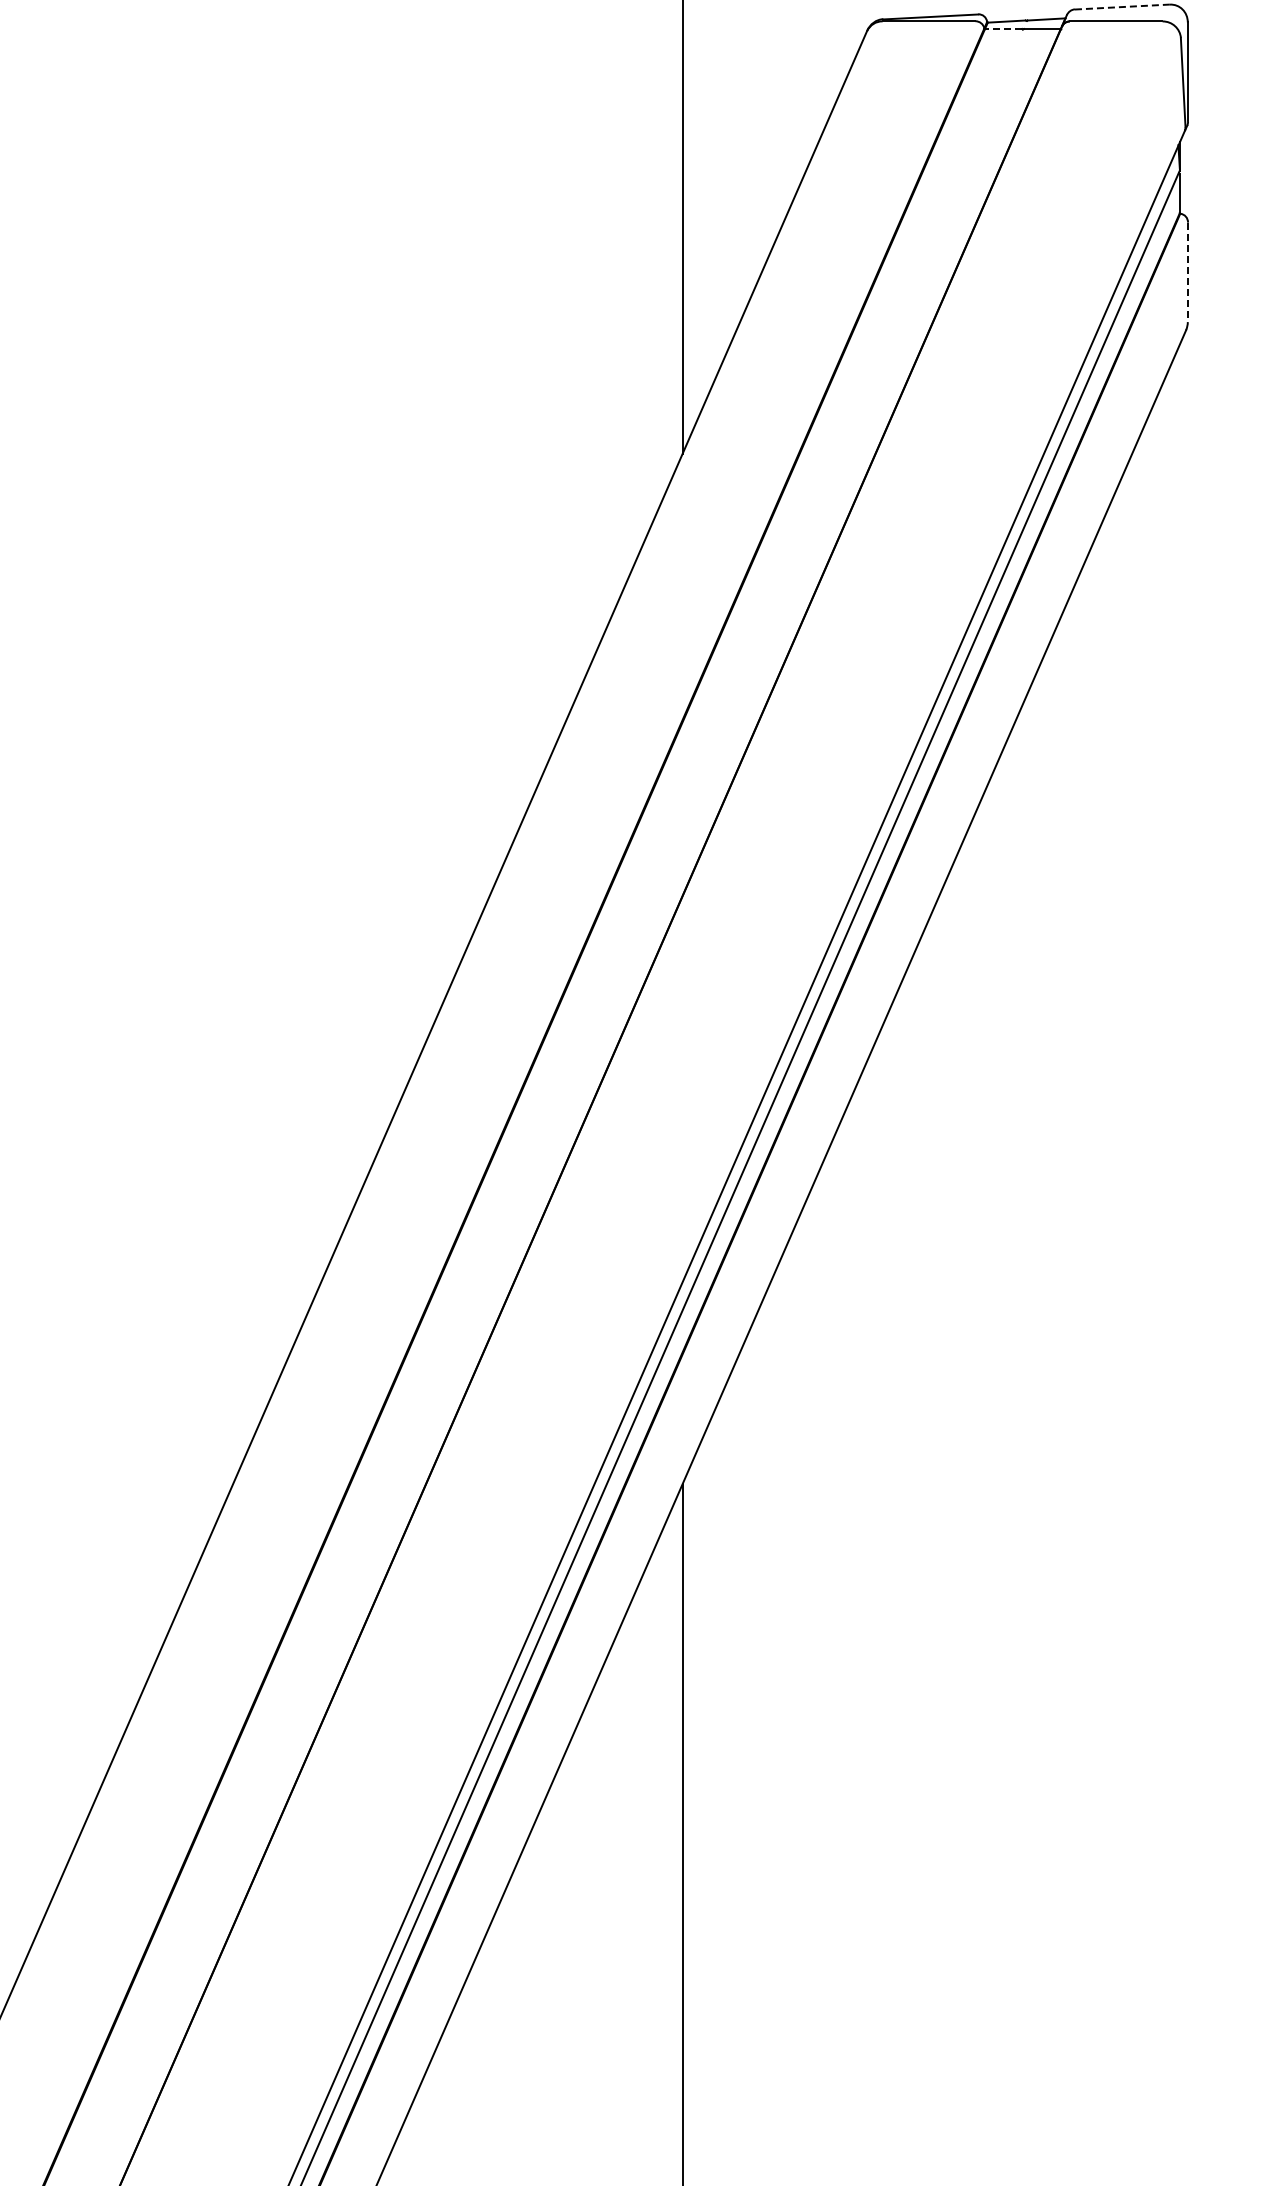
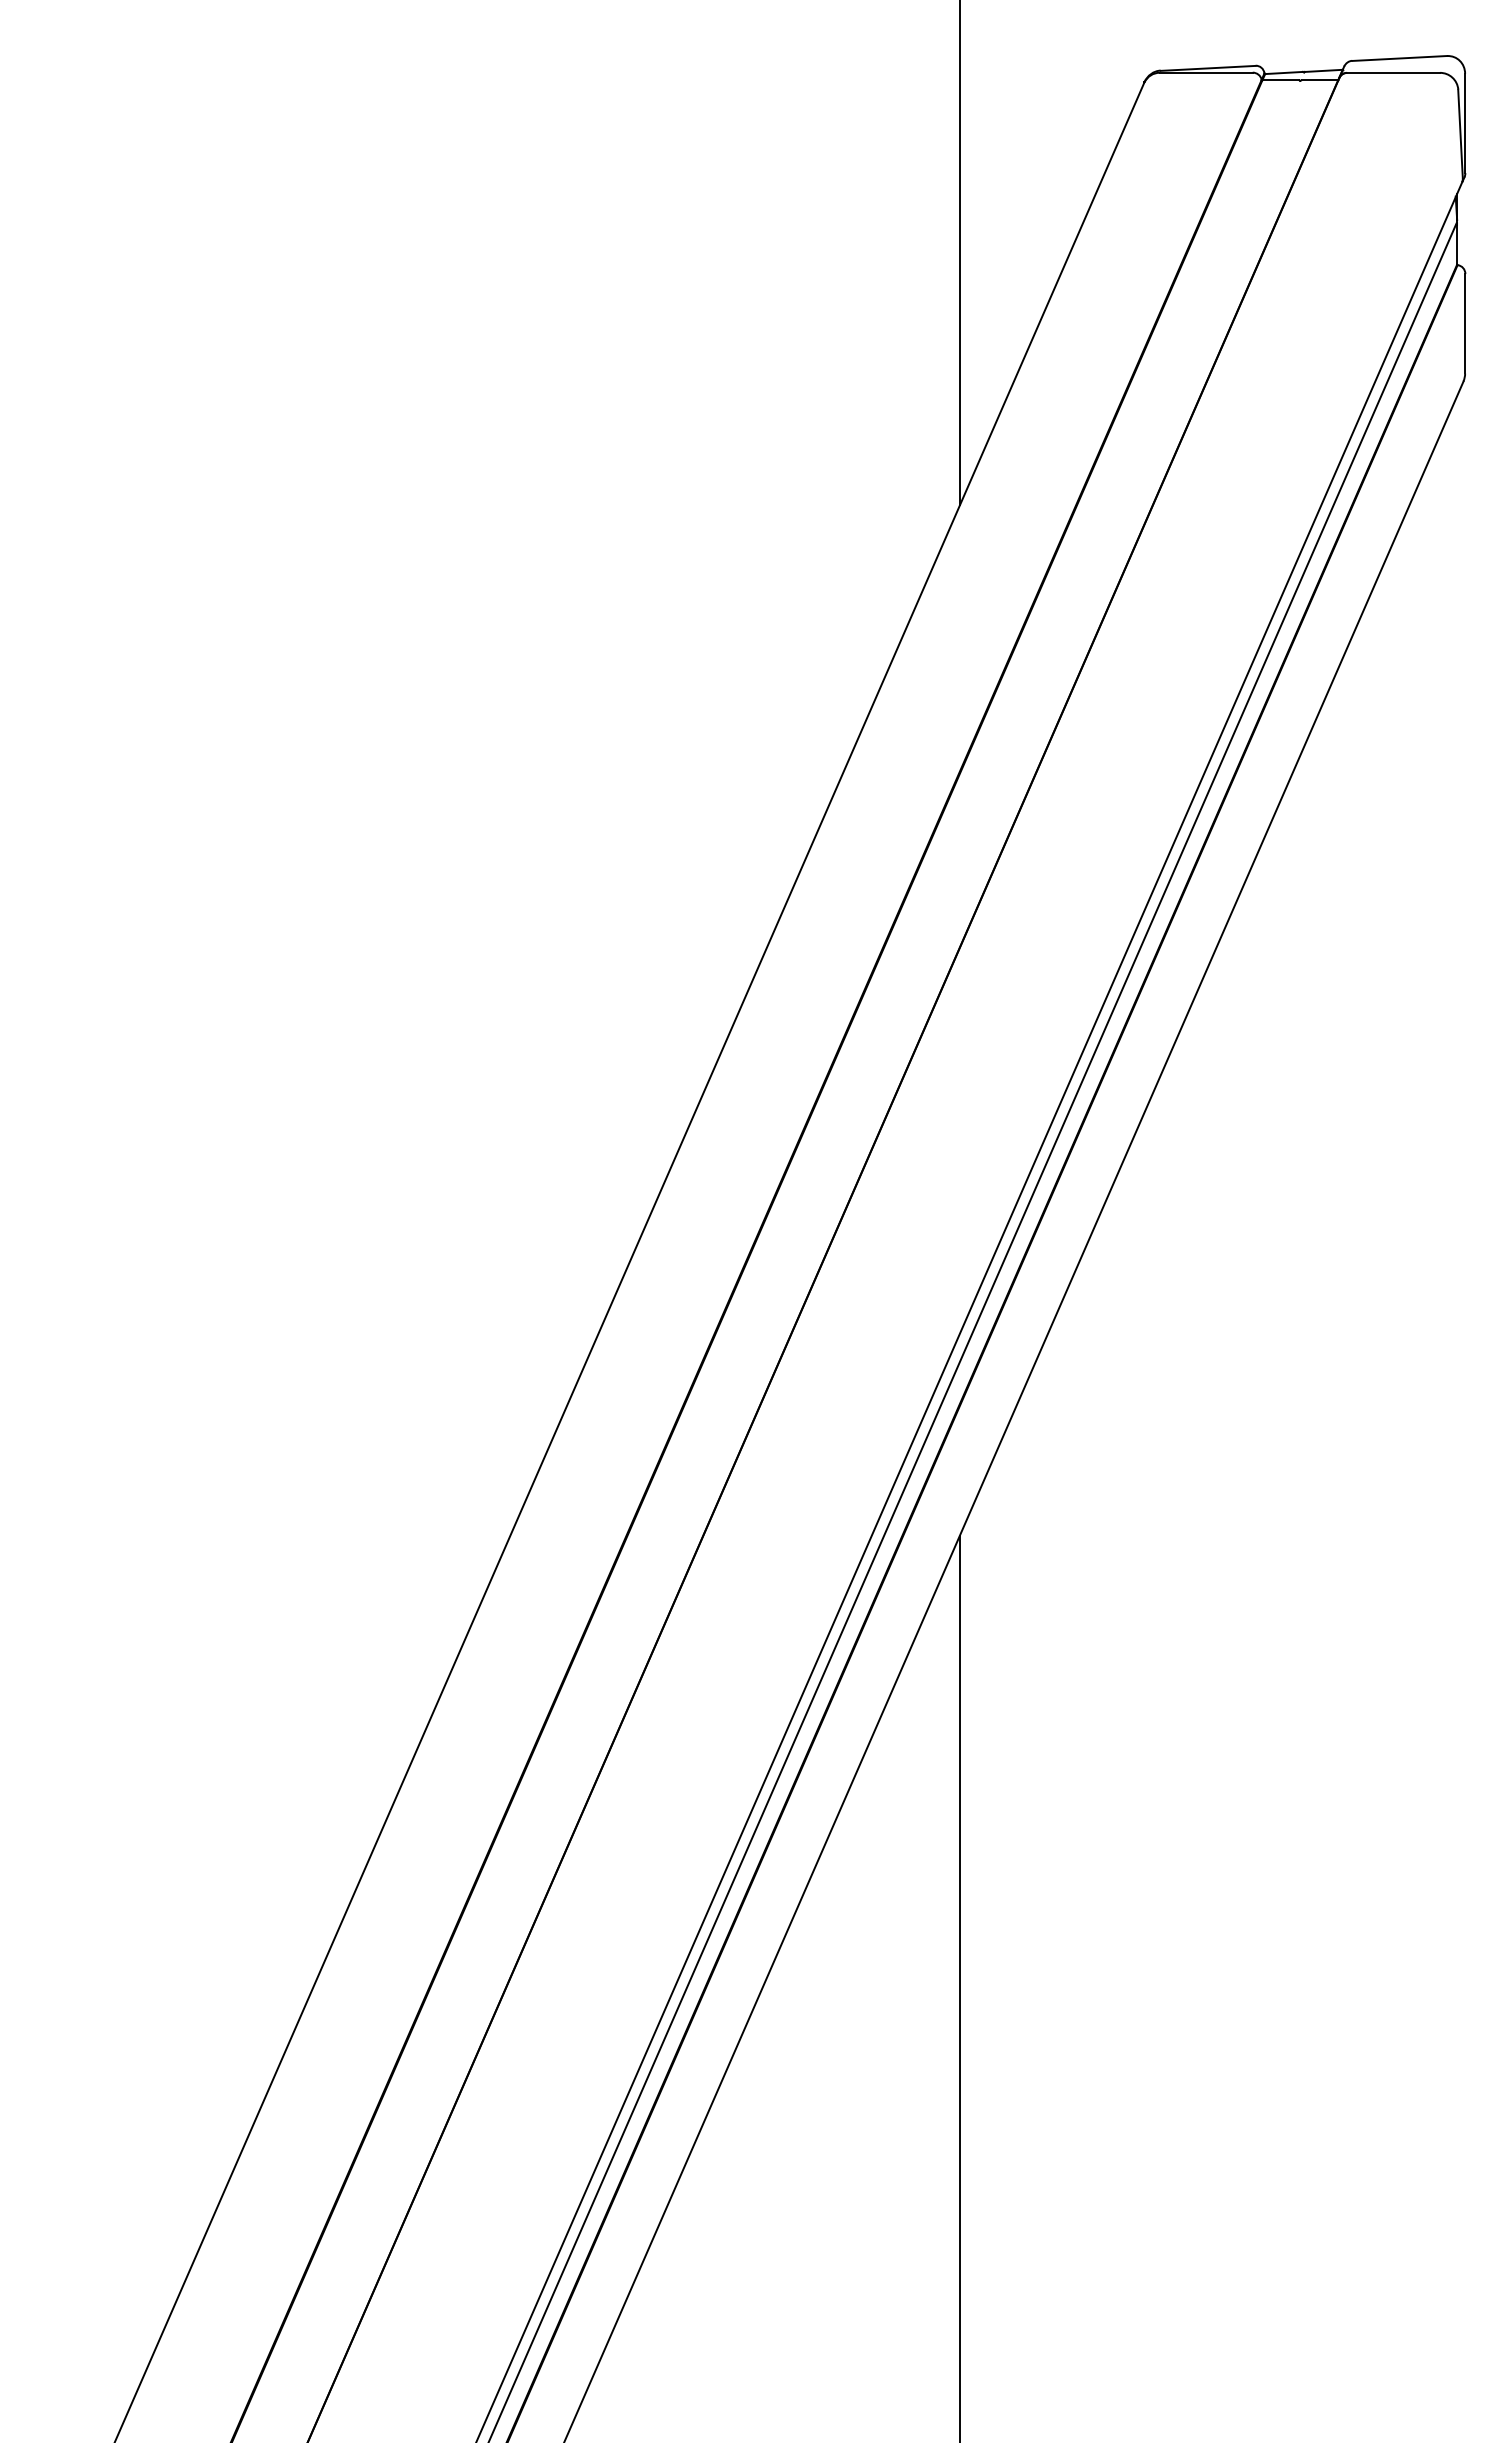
line: (1122, 7) -> (1399, 58), dashed -> solid
line: (1003, 29) -> (1280, 80), dashed -> solid
line: (1188, 272) -> (1465, 323), dashed -> solid

